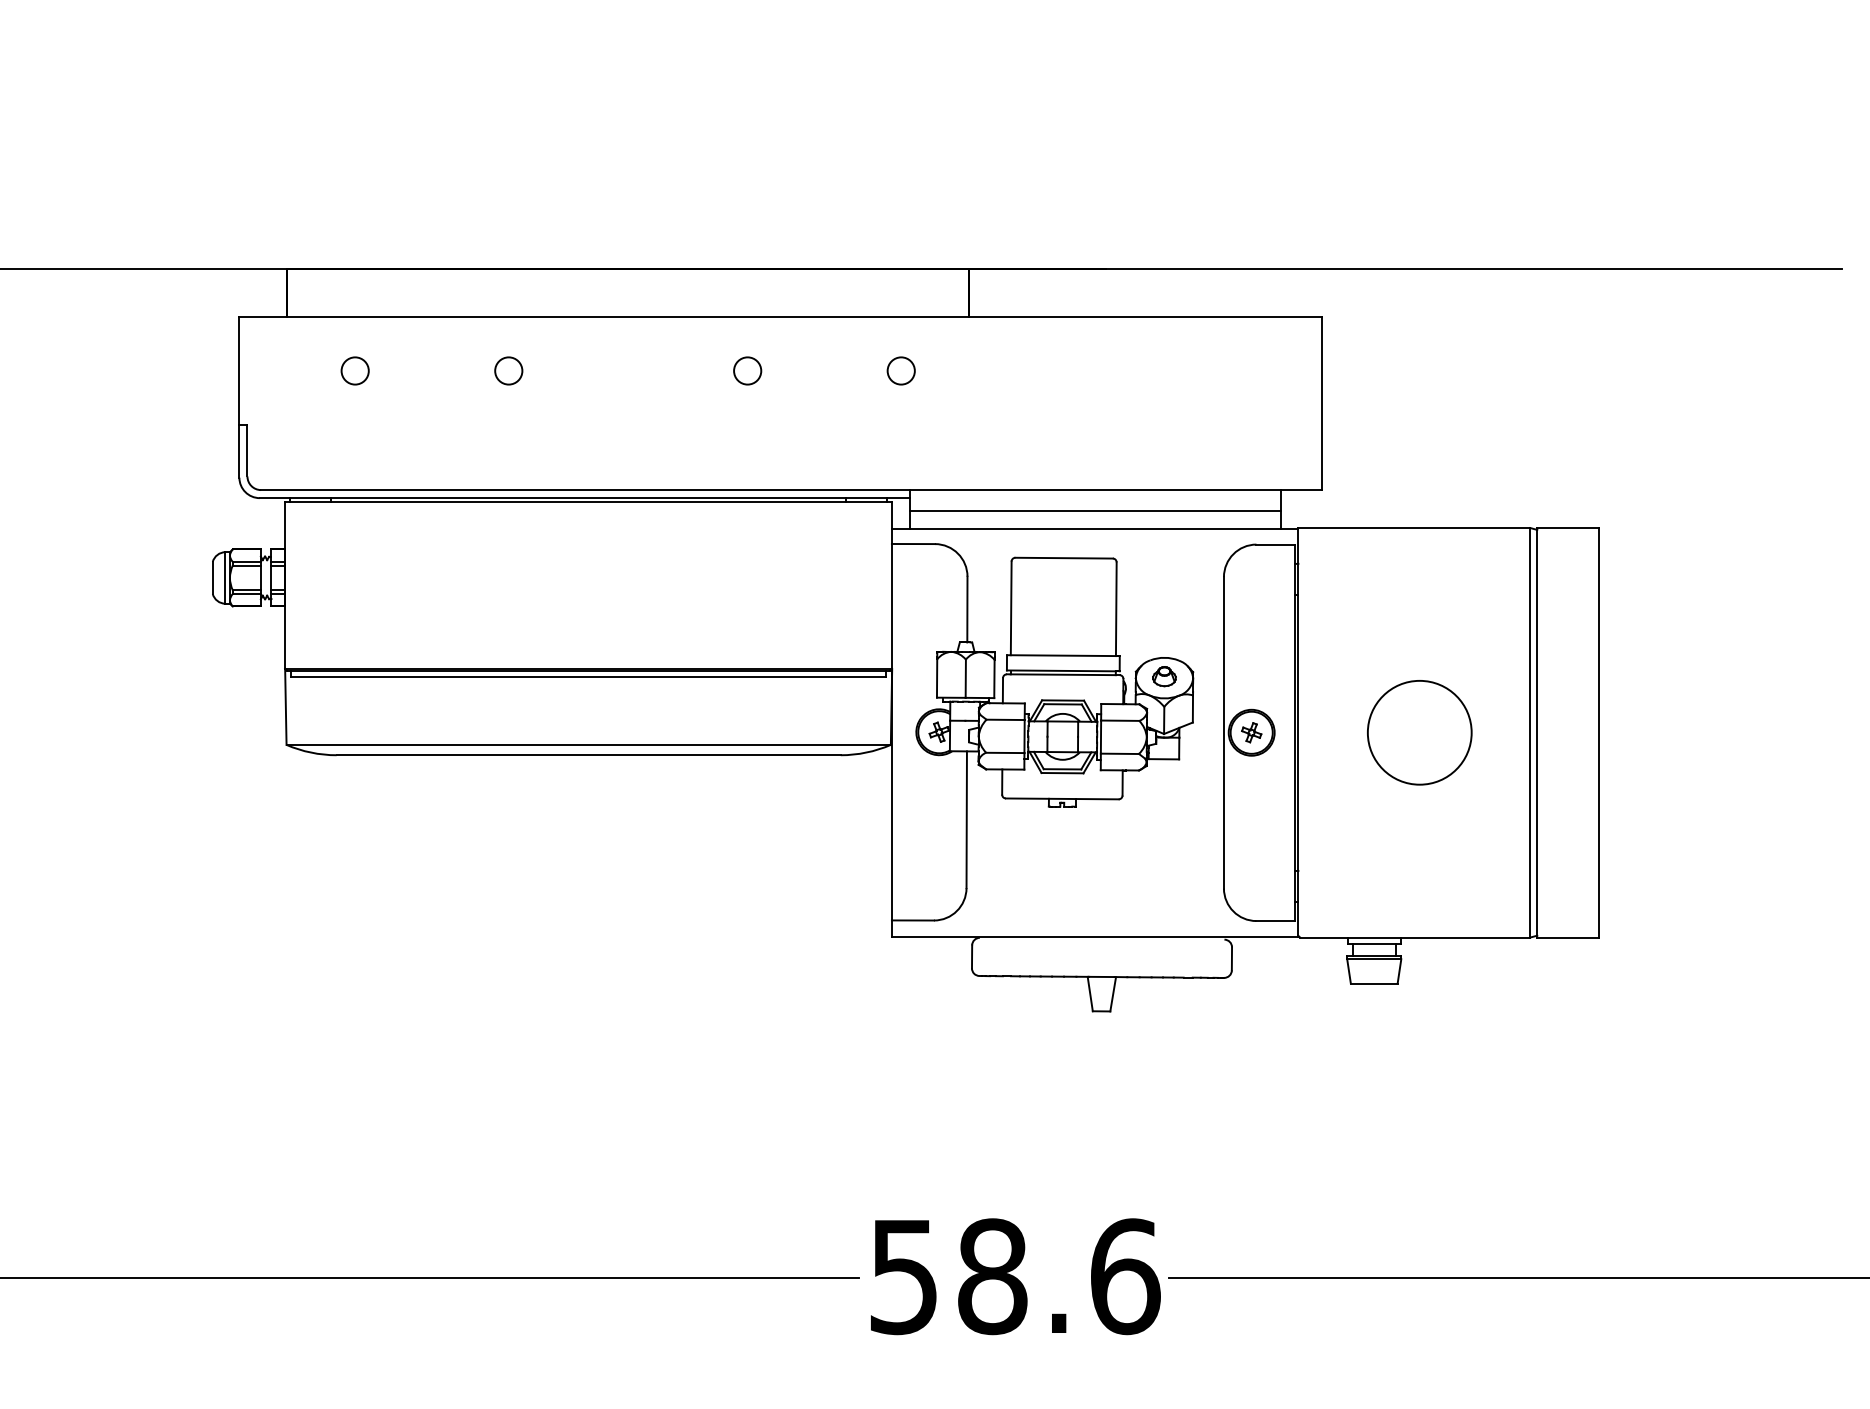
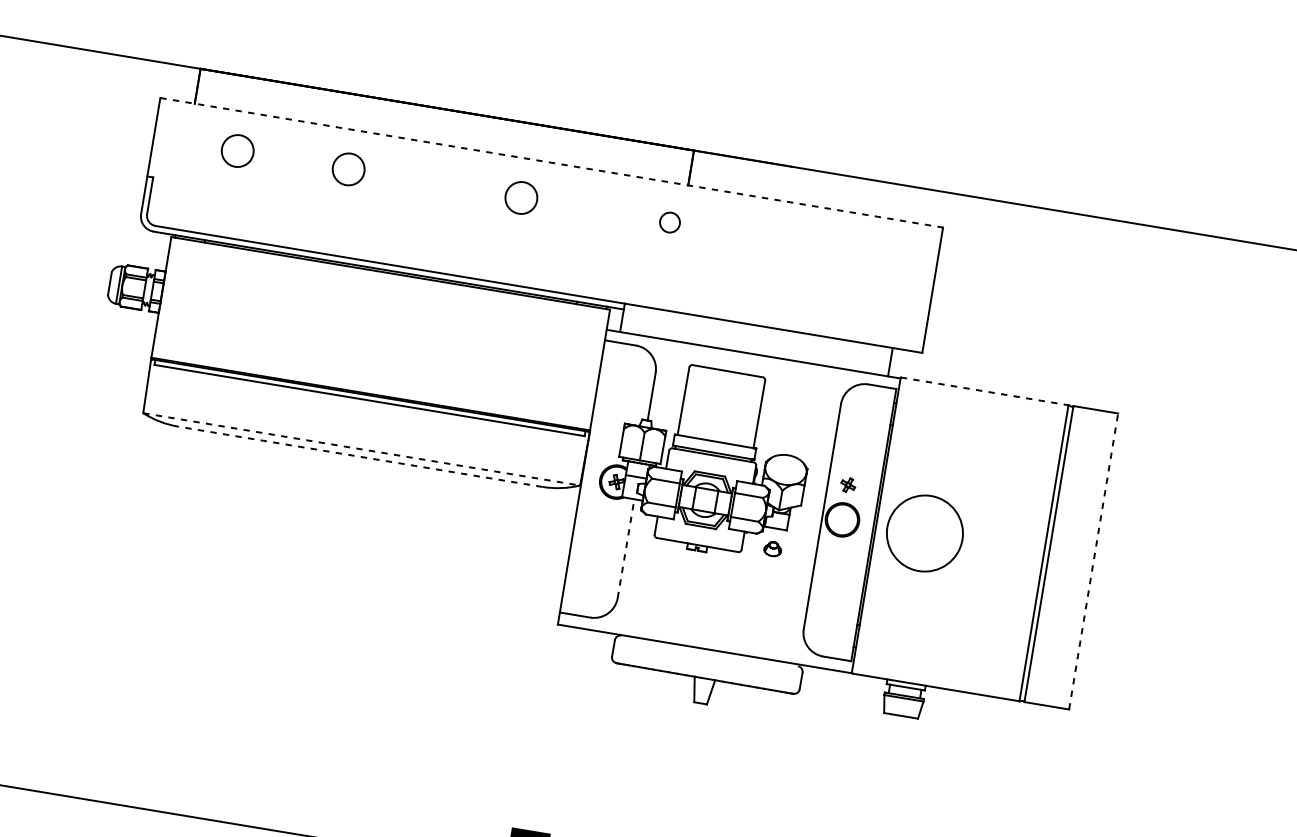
line: (781, 316) -> (552, 162), solid -> dashed
circle: (354, 370) -> (237, 150), size x1.6
circle: (508, 370) -> (348, 169), size x1.6
circle: (747, 370) -> (521, 197), size x1.6
circle: (900, 370) -> (669, 222), moved
line: (1095, 510) -> (756, 340), removed
line: (1414, 528) -> (984, 391), solid -> dashed
part: (1164, 676) -> (772, 549), moved
part: (1251, 732) -> (848, 484), moved
circle: (1419, 732) -> (924, 533), moved
line: (1599, 732) -> (1093, 561), solid -> dashed
line: (589, 745) -> (362, 449), solid -> dashed
line: (588, 755) -> (360, 456), solid -> dashed
line: (966, 819) -> (625, 548), solid -> dashed

